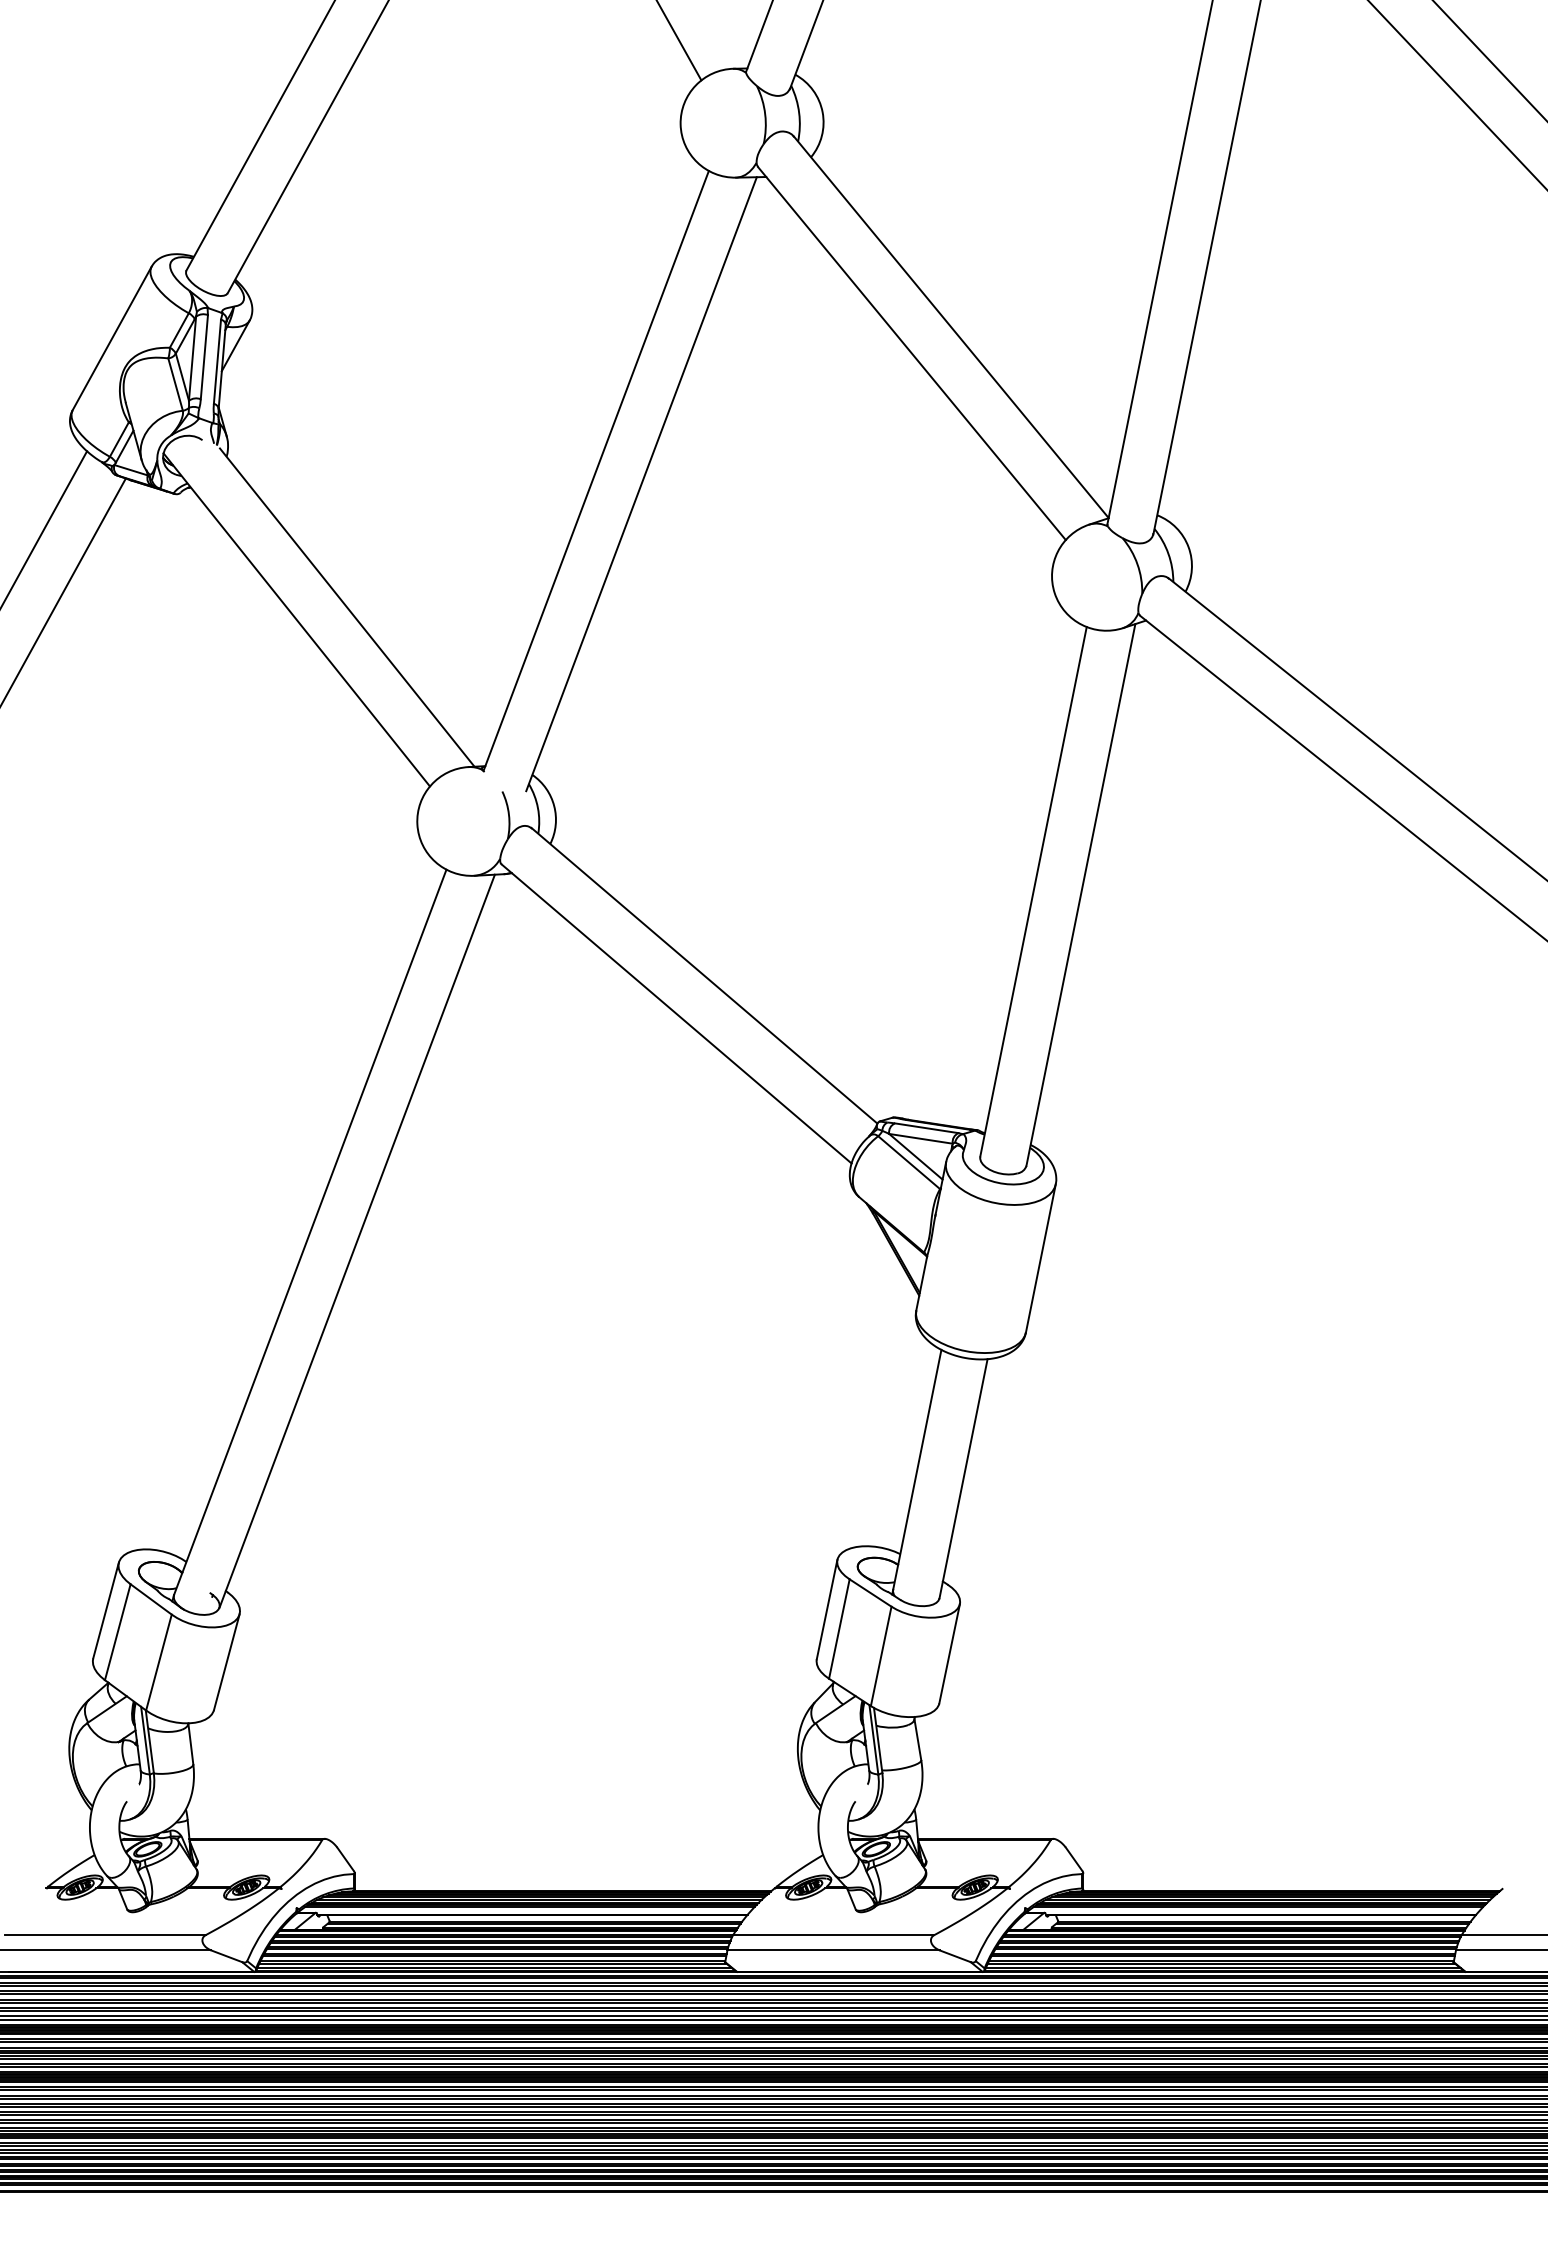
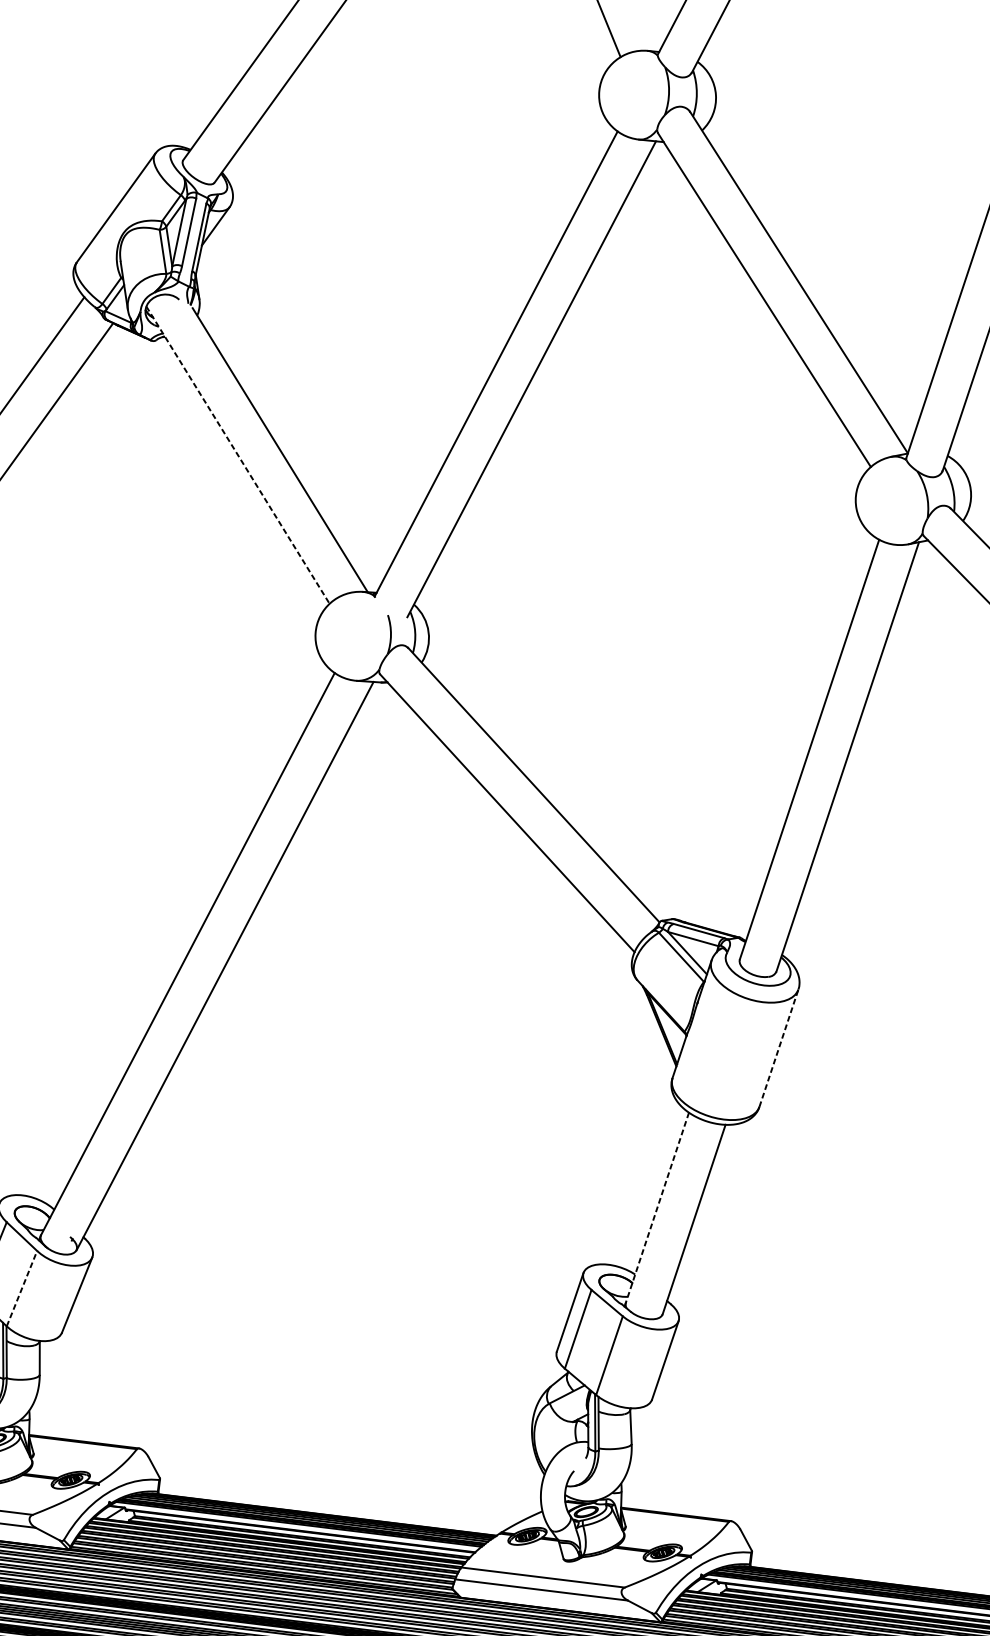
line: (297, 620) -> (238, 455), solid -> dashed
line: (1040, 1258) -> (778, 1048), solid -> dashed
line: (917, 1470) -> (657, 1208), solid -> dashed
line: (158, 1662) -> (21, 1288), solid -> dashed

